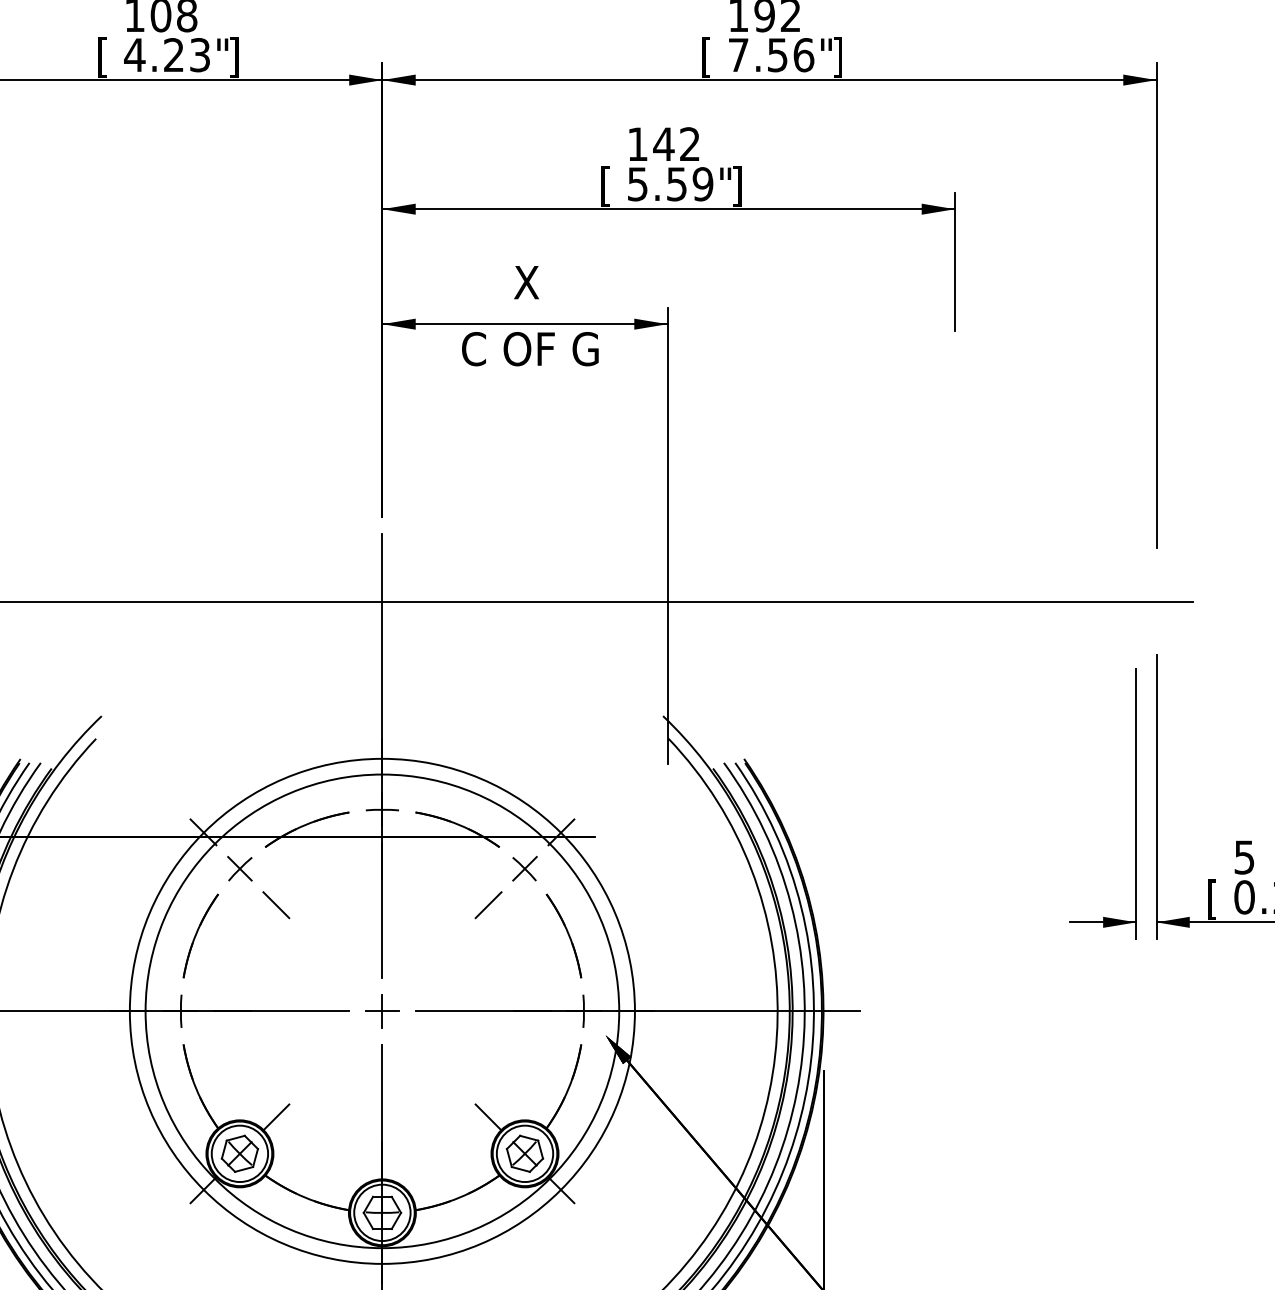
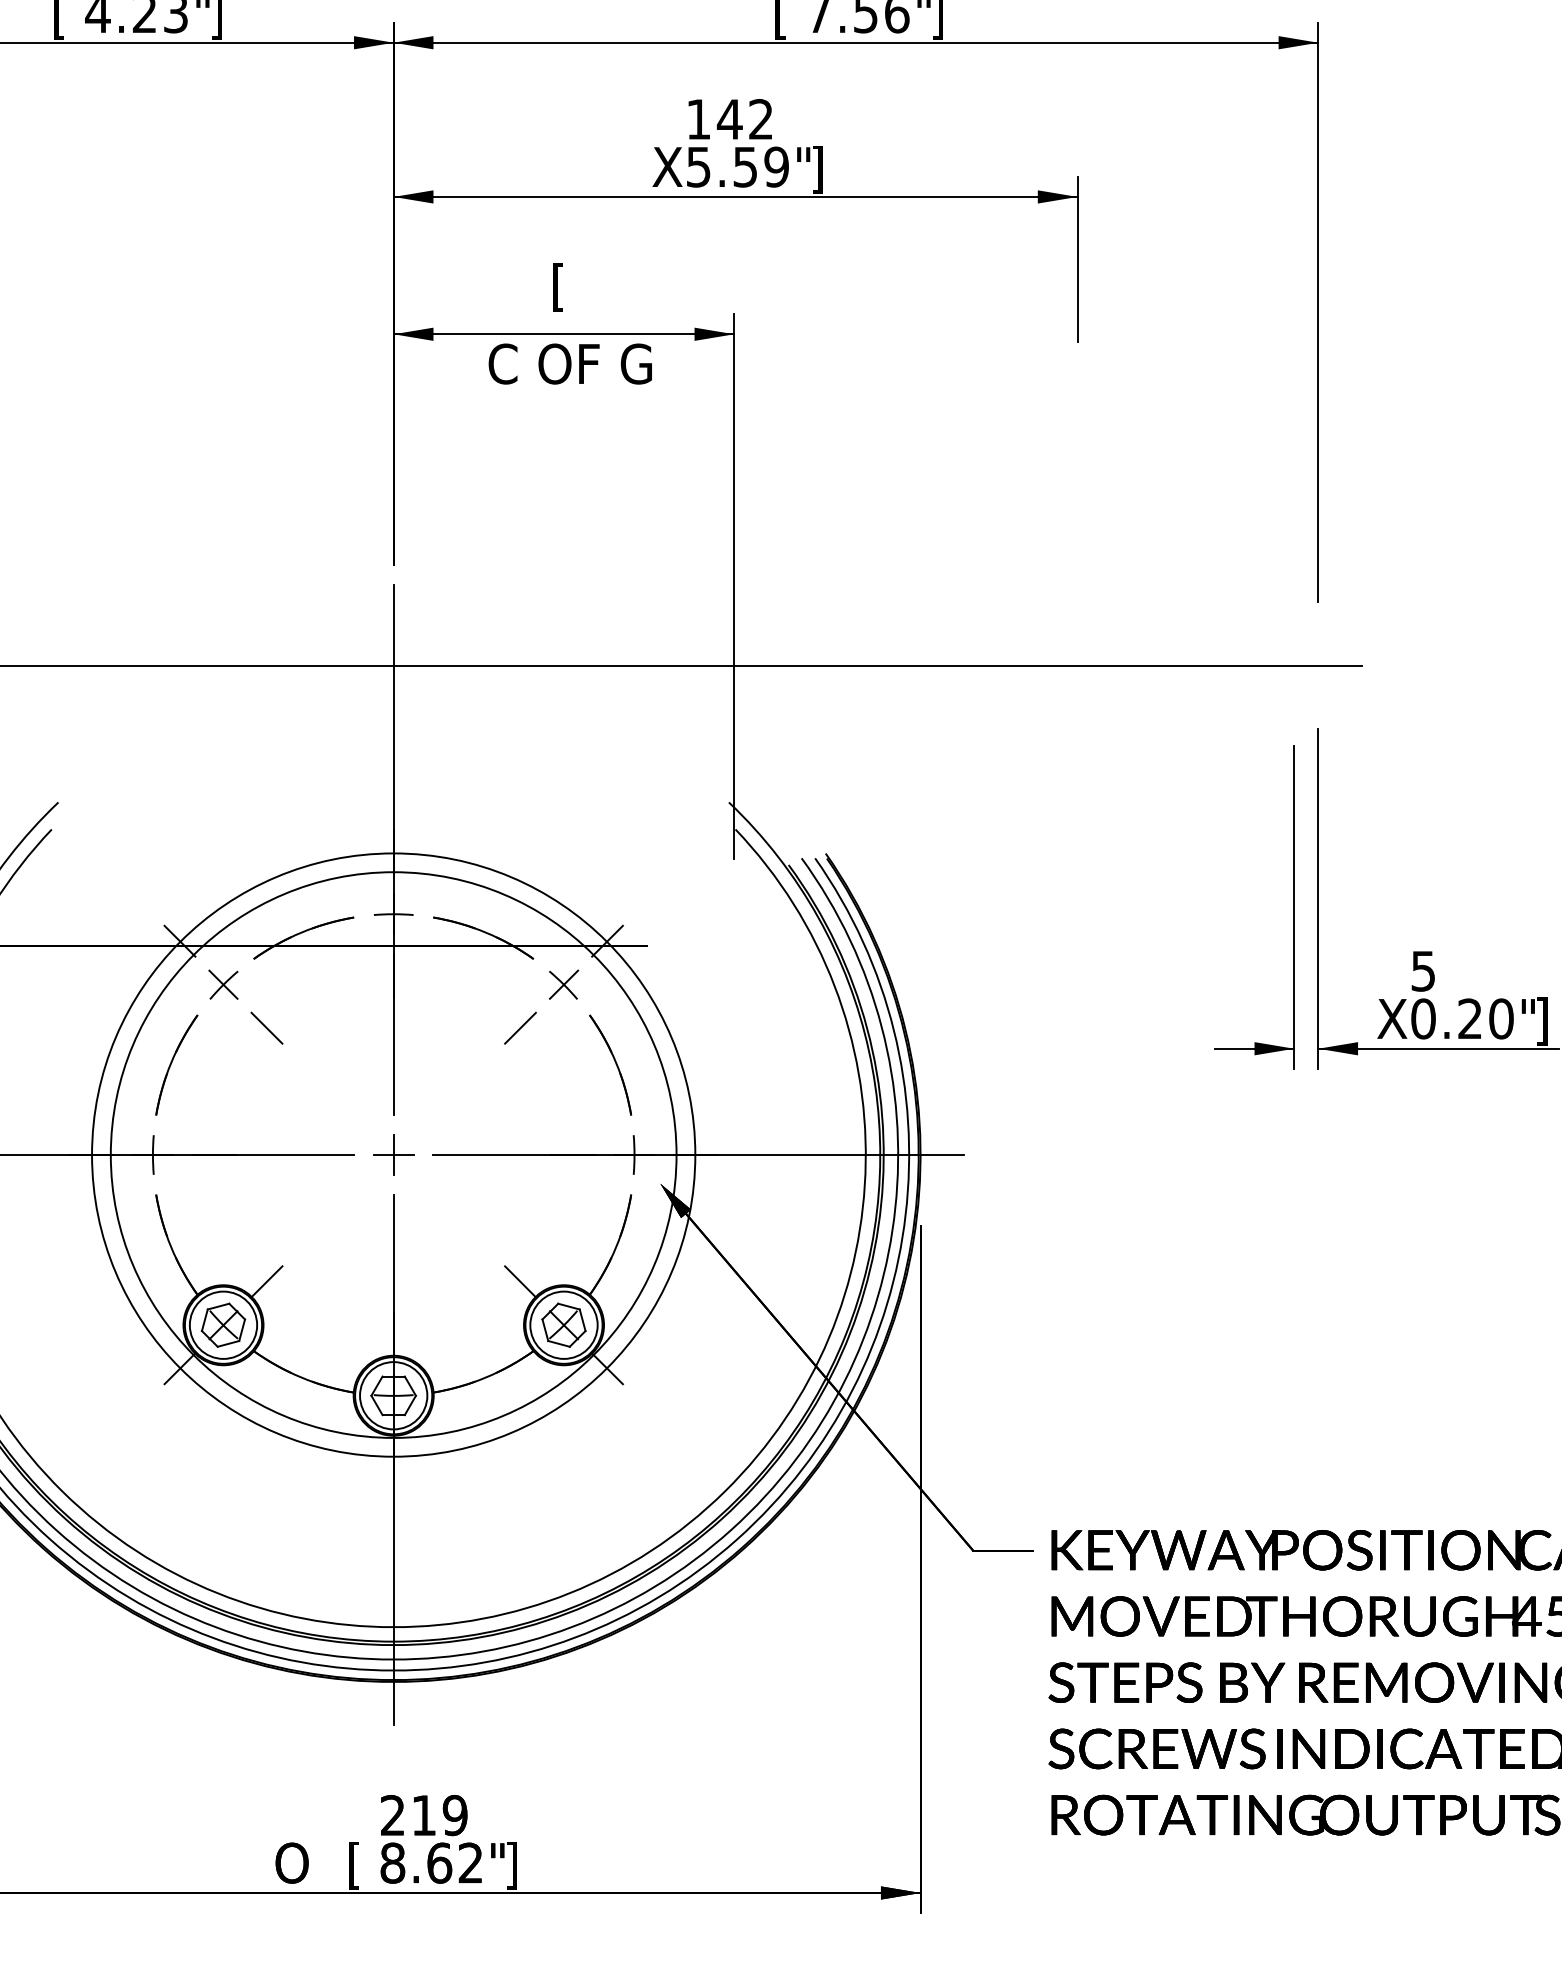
text: (611, 186) -> (667, 169), [ -> X
text: (526, 285) -> (565, 287), X -> [
text: (1218, 899) -> (1392, 1021), [ -> X

